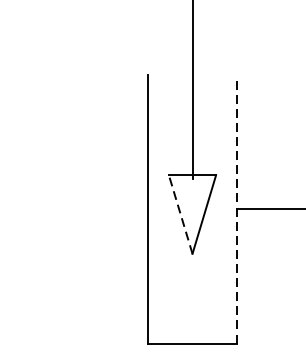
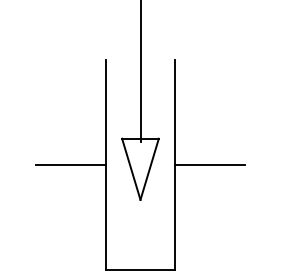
line: (102, 208) -> (70, 164), added
line: (237, 208) -> (175, 164), dashed -> solid
line: (180, 214) -> (131, 169), dashed -> solid

